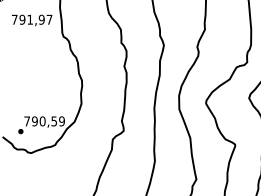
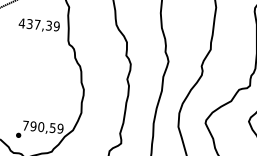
text: (31, 19) -> (38, 24), 791,97 -> 437,39

